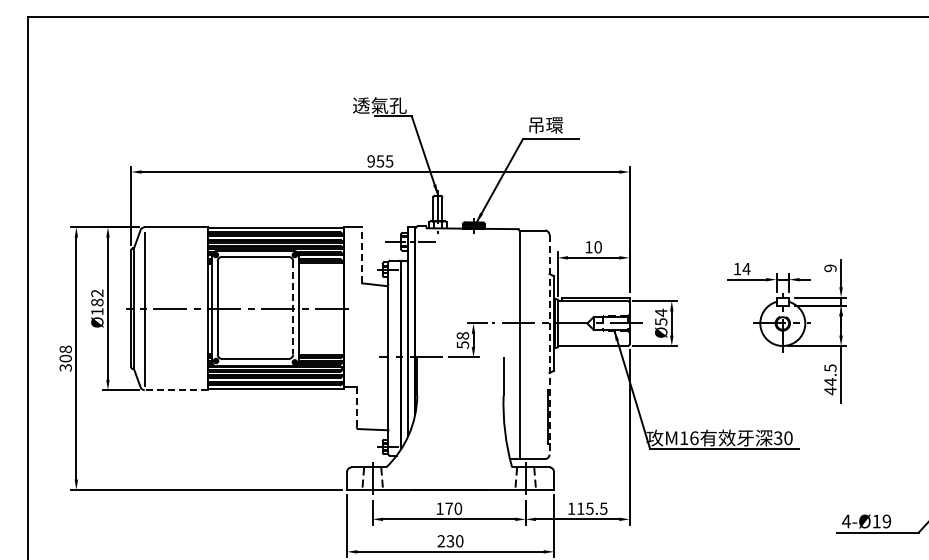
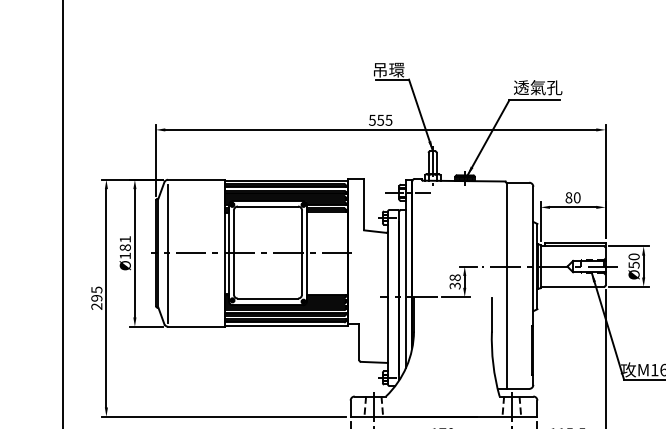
text: (379, 105) -> (379, 69), 透氣孔 -> 吊環
text: (554, 124) -> (537, 87), 吊環 -> 透氣孔
text: (370, 161) -> (371, 120), 955 -> 555
text: (588, 247) -> (568, 198), 10 -> 80
line: (362, 254) -> (364, 204), dashed -> solid
text: (97, 293) -> (125, 239), Ø182 -> Ø181
line: (293, 308) -> (302, 253), dashed -> solid
text: (661, 312) -> (634, 256), Ø54 -> Ø50
text: (462, 344) -> (454, 285), 58 -> 38
line: (549, 344) -> (533, 285), dashed -> solid
text: (65, 358) -> (96, 298), 308 -> 295
line: (176, 390) -> (196, 327), dashed -> solid
line: (356, 406) -> (359, 341), dashed -> solid

